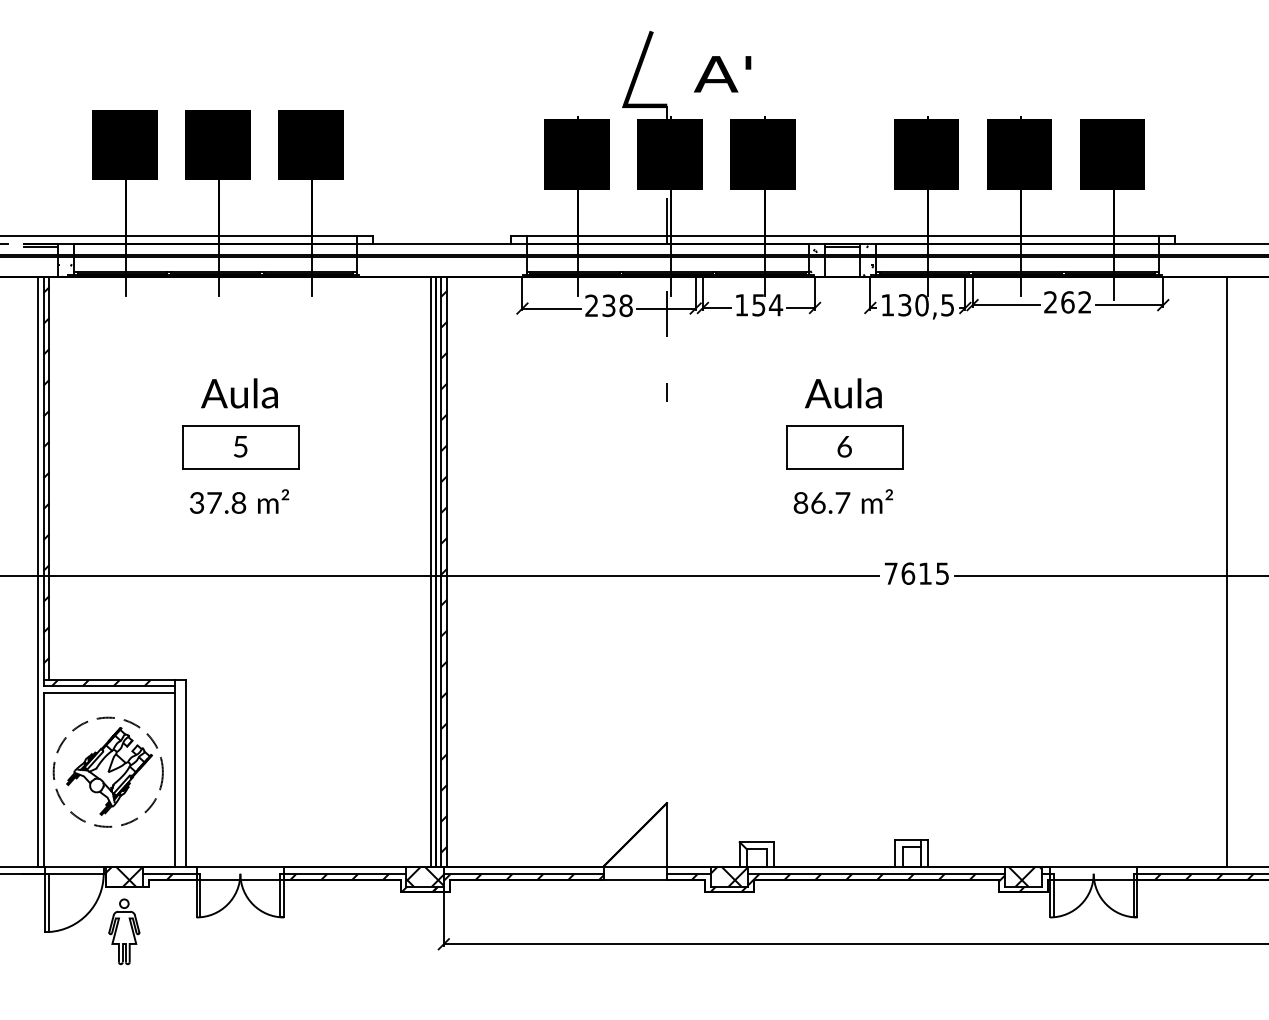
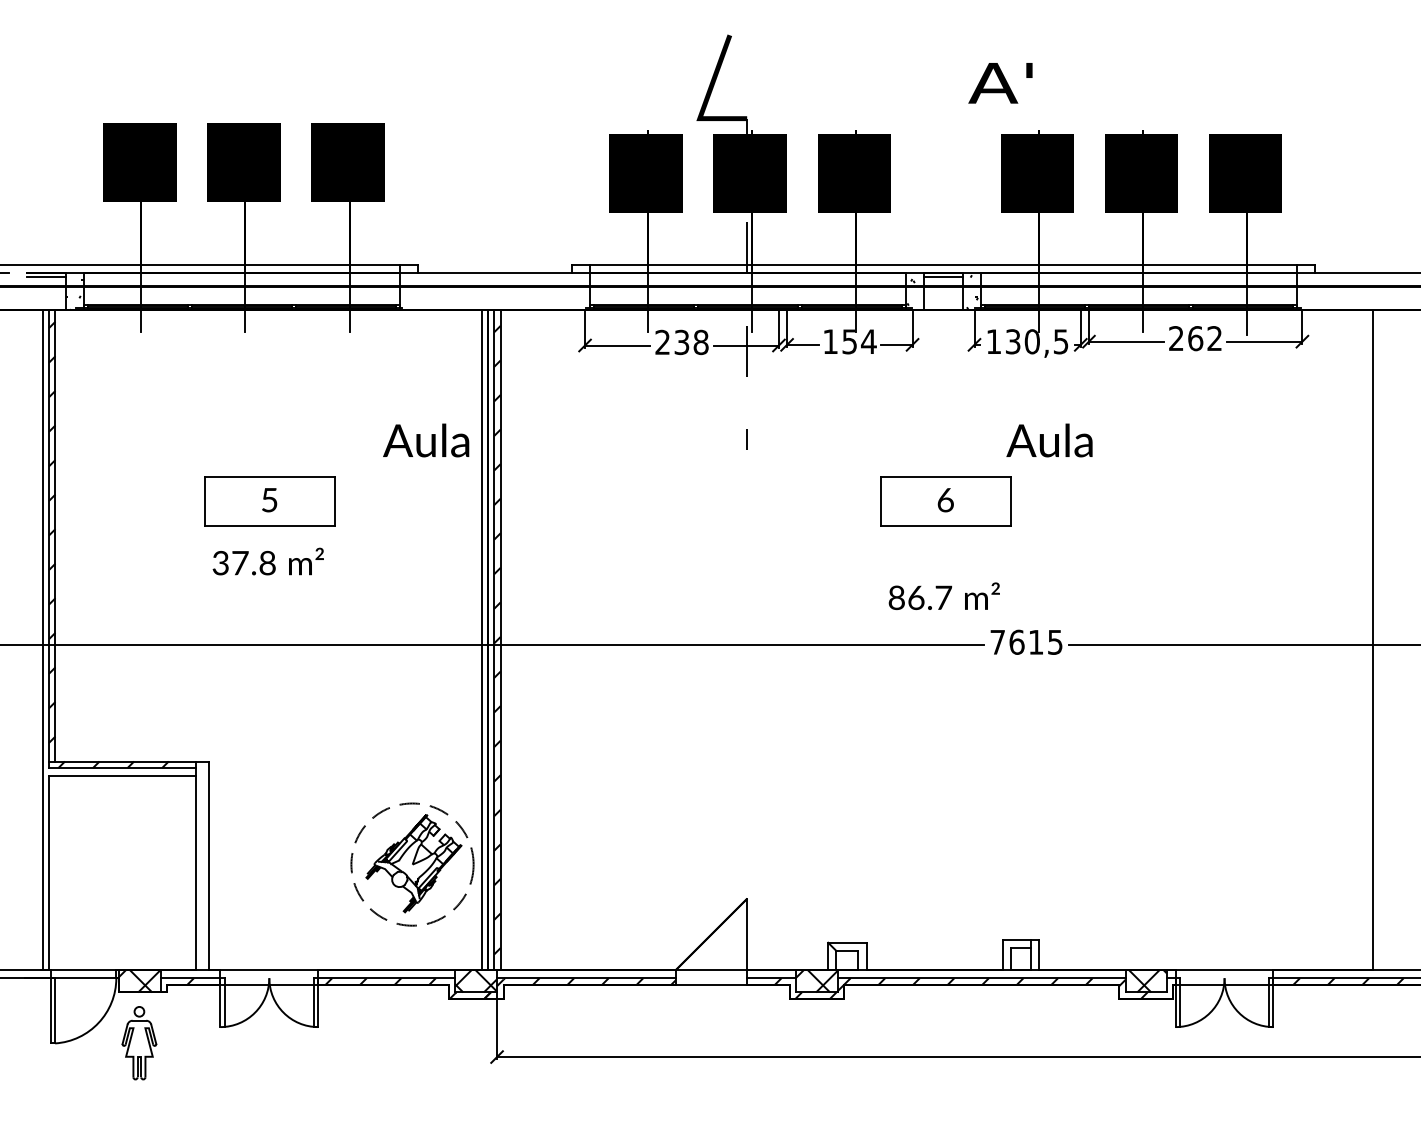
text: (722, 74) -> (1000, 83), moved
text: (239, 393) -> (426, 440), moved
text: (843, 393) -> (1049, 440), moved
text: (843, 501) -> (944, 596), moved
part: (107, 771) -> (411, 863), moved

